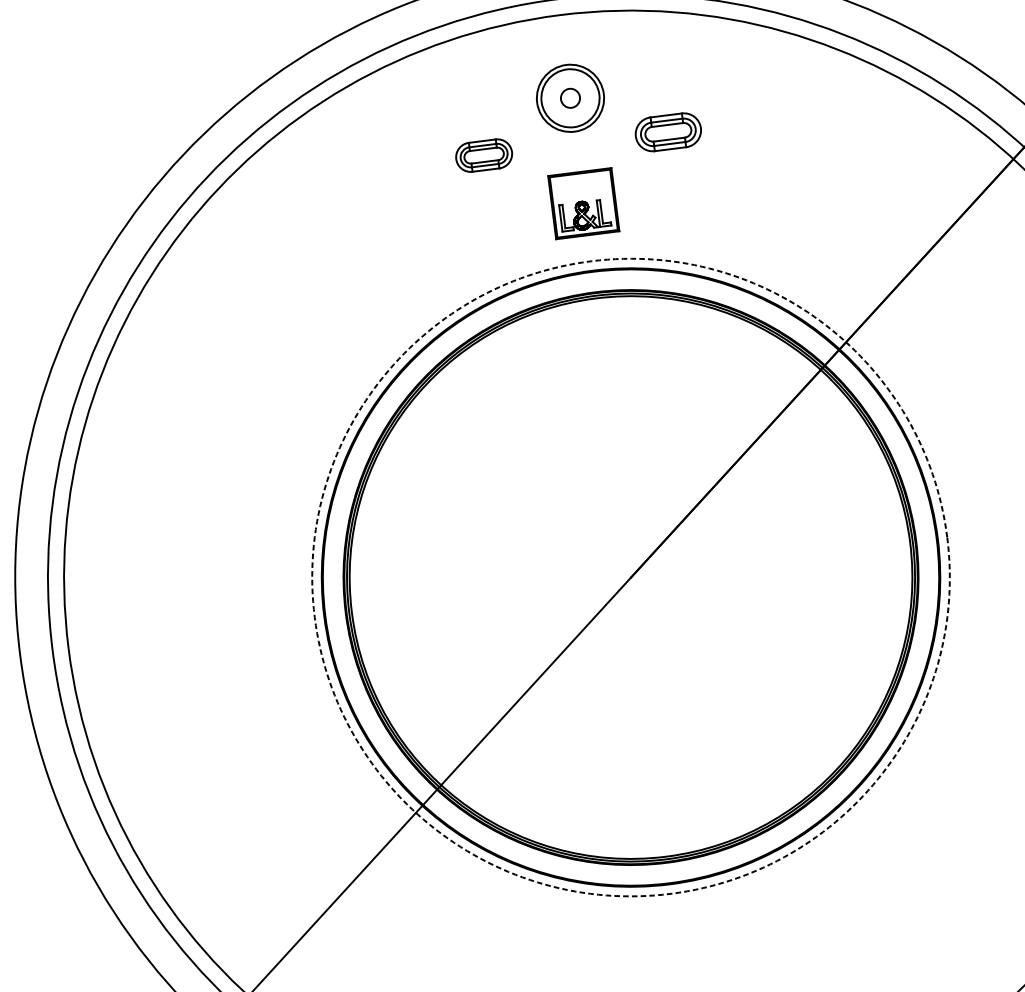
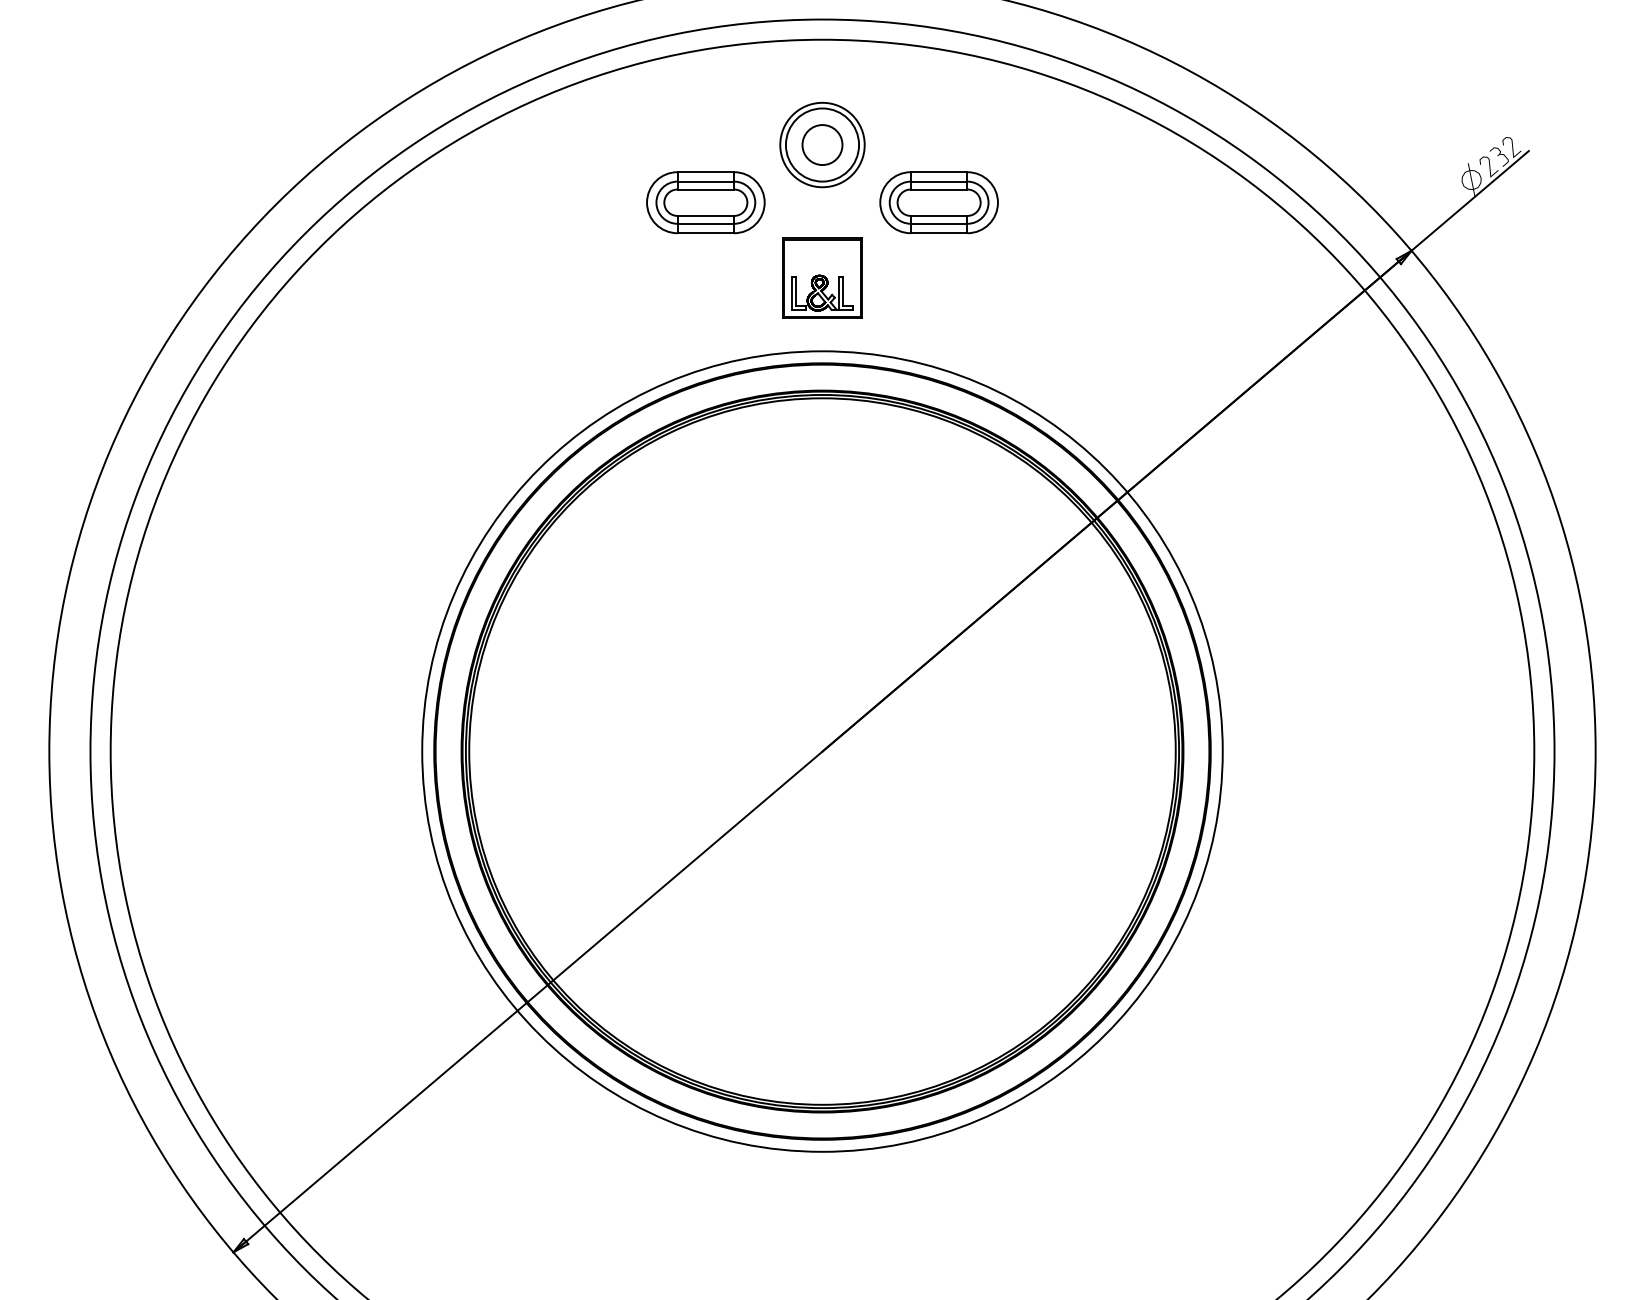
circle: (570, 98) -> (822, 145), size x1.67
part: (667, 132) -> (938, 202), size x1.43
part: (483, 155) -> (705, 202), size x1.67
circle: (631, 577) -> (822, 751), dashed -> solid

